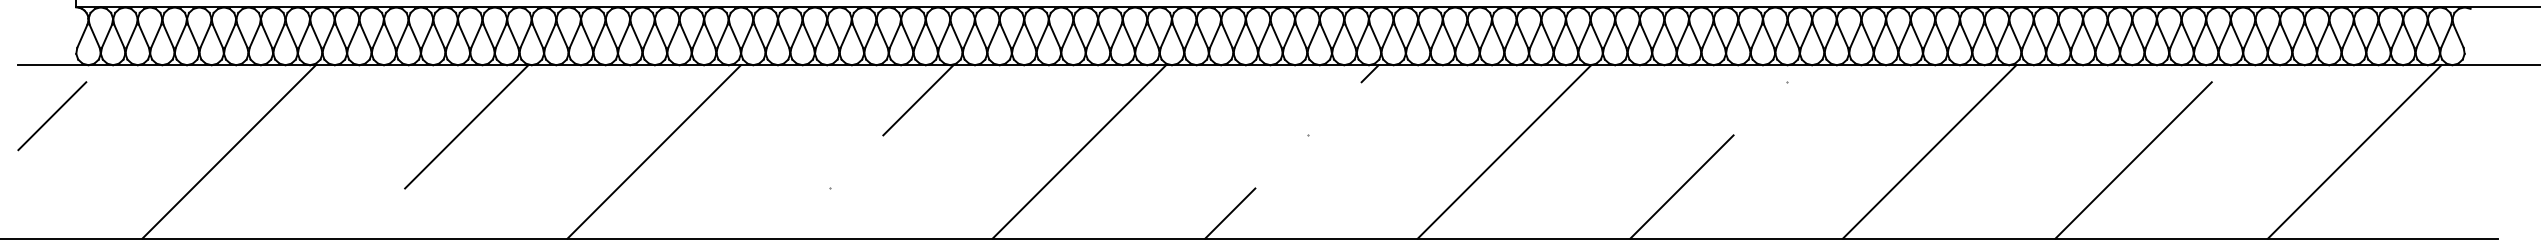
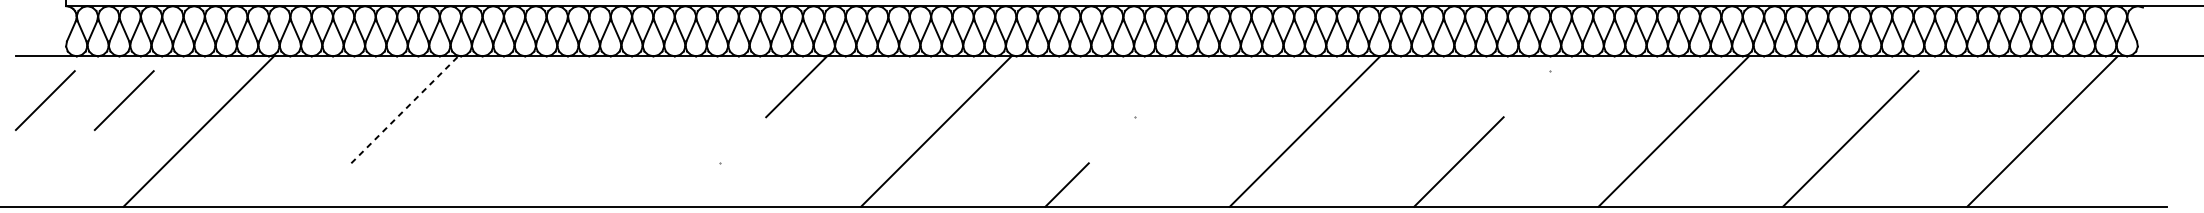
line: (1369, 73) -> (1187, 63), removed
line: (143, 116) -> (124, 100), added
line: (467, 126) -> (405, 109), solid -> dashed
line: (654, 151) -> (567, 131), removed

